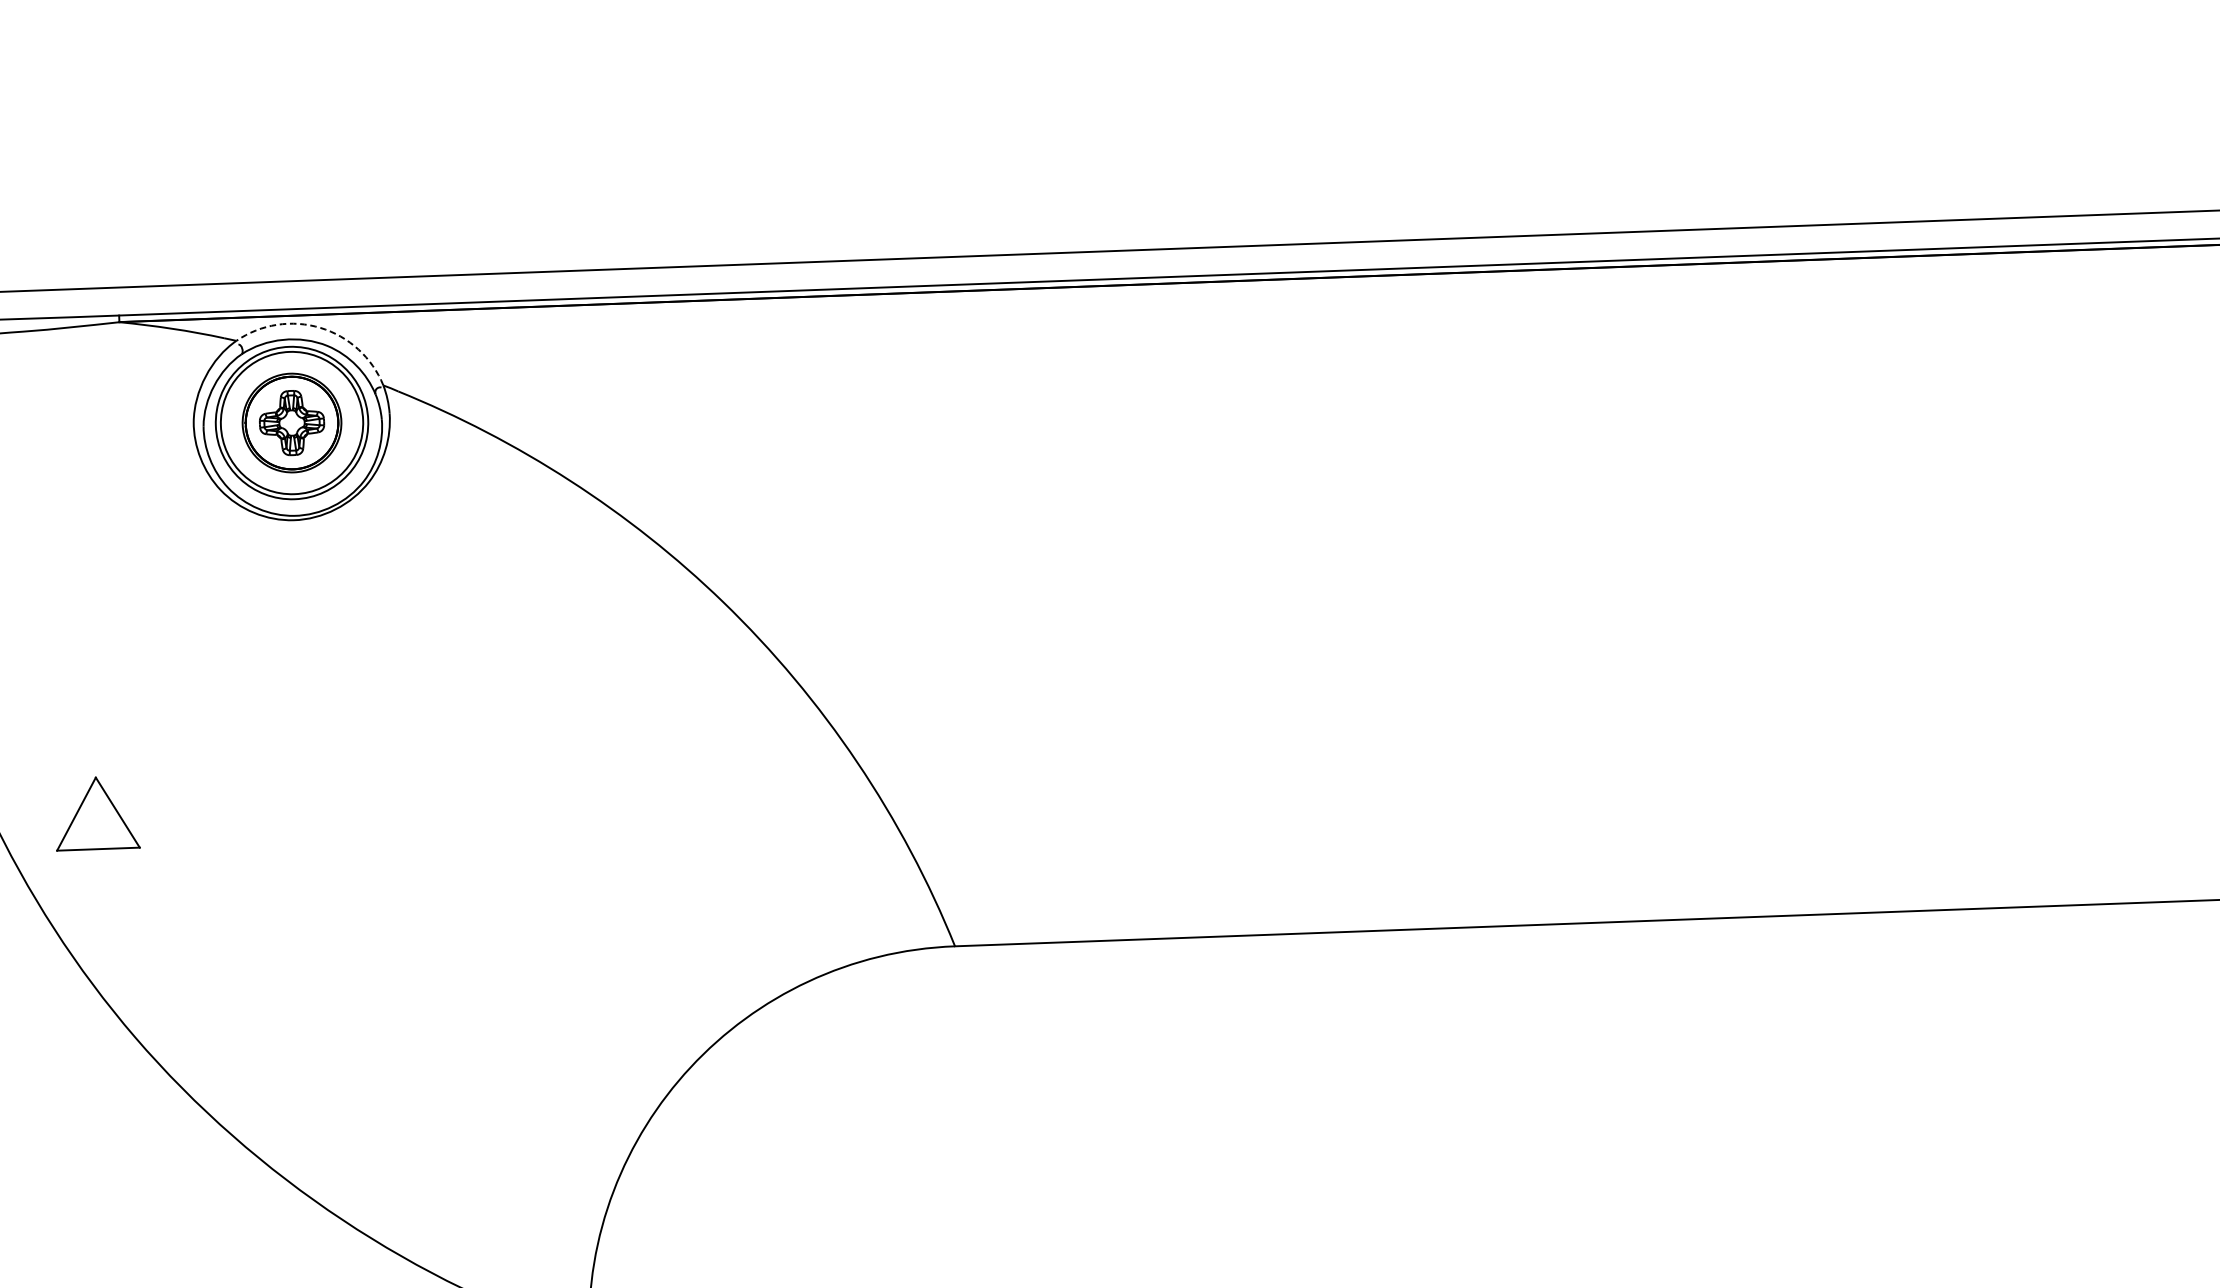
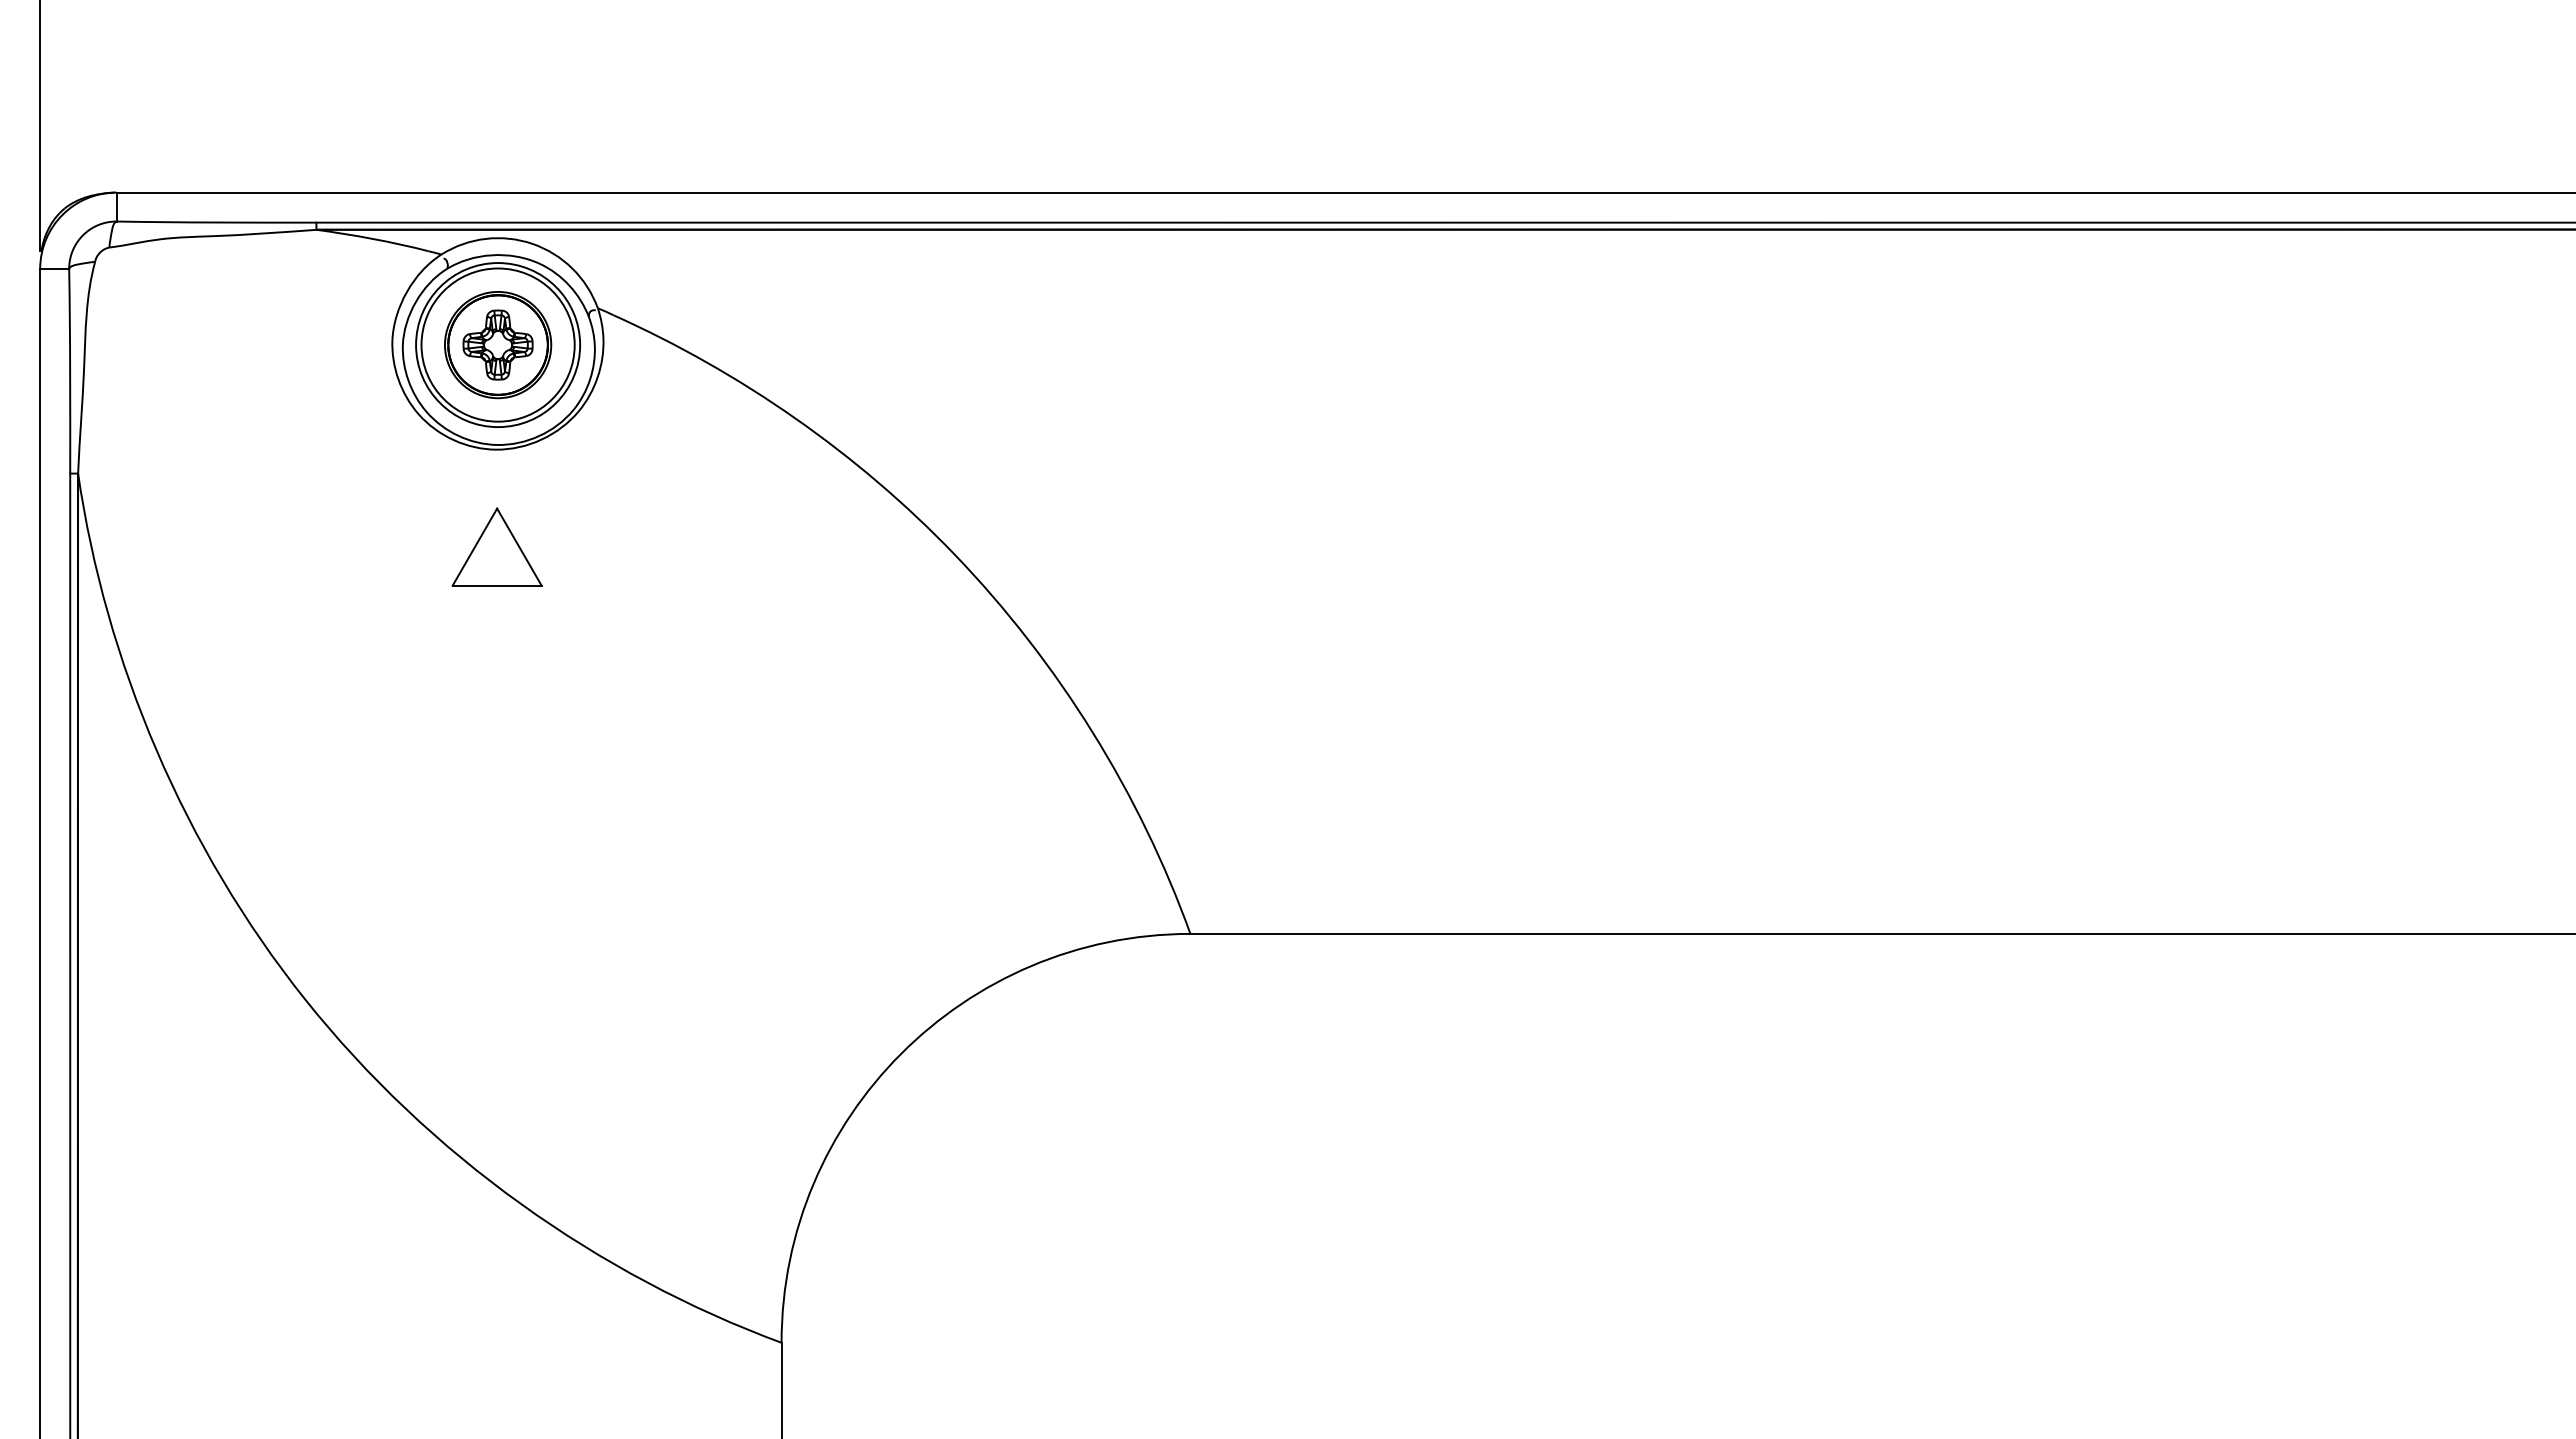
arc: (320, 327) -> (532, 243), dashed -> solid
part: (96, 812) -> (496, 546), moved

